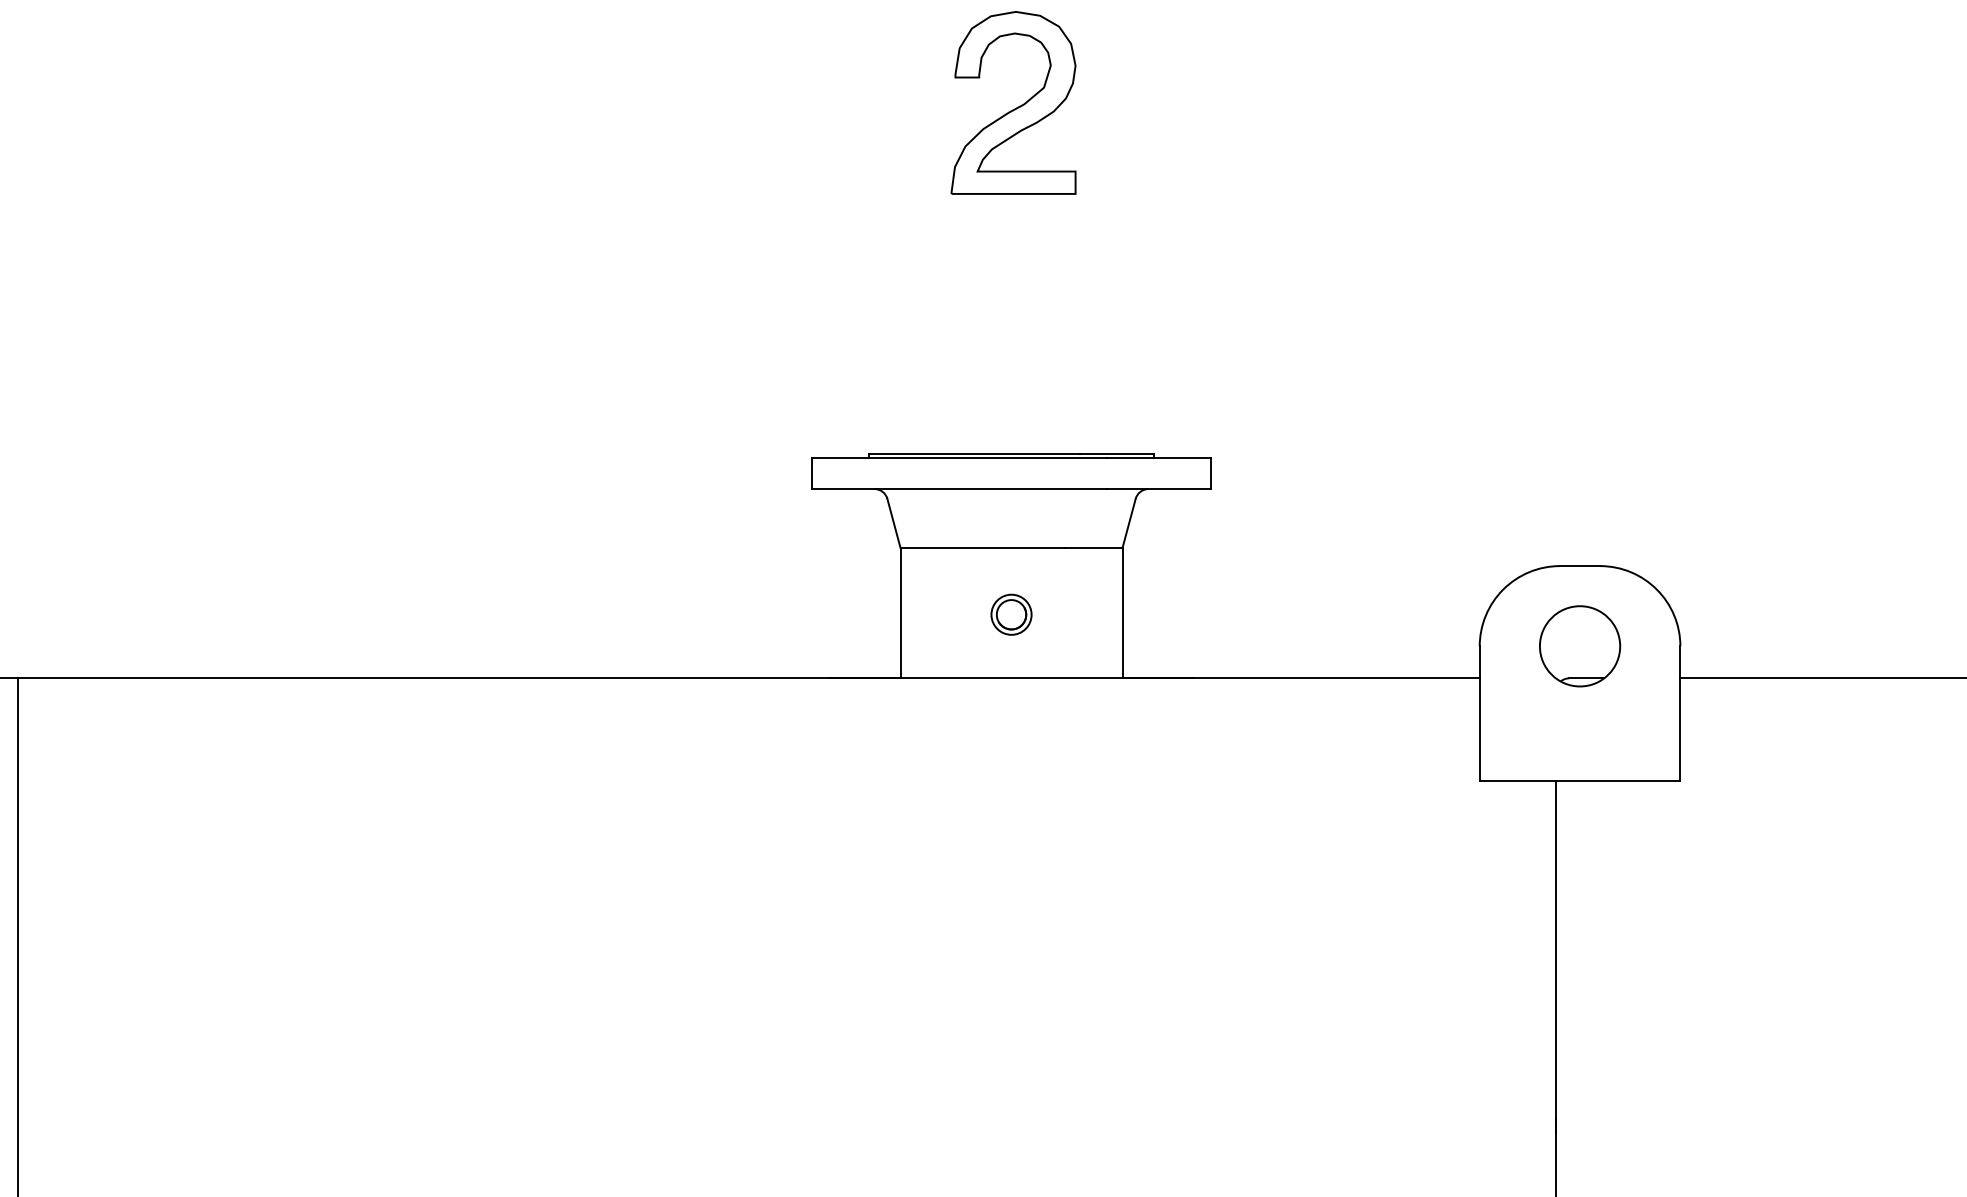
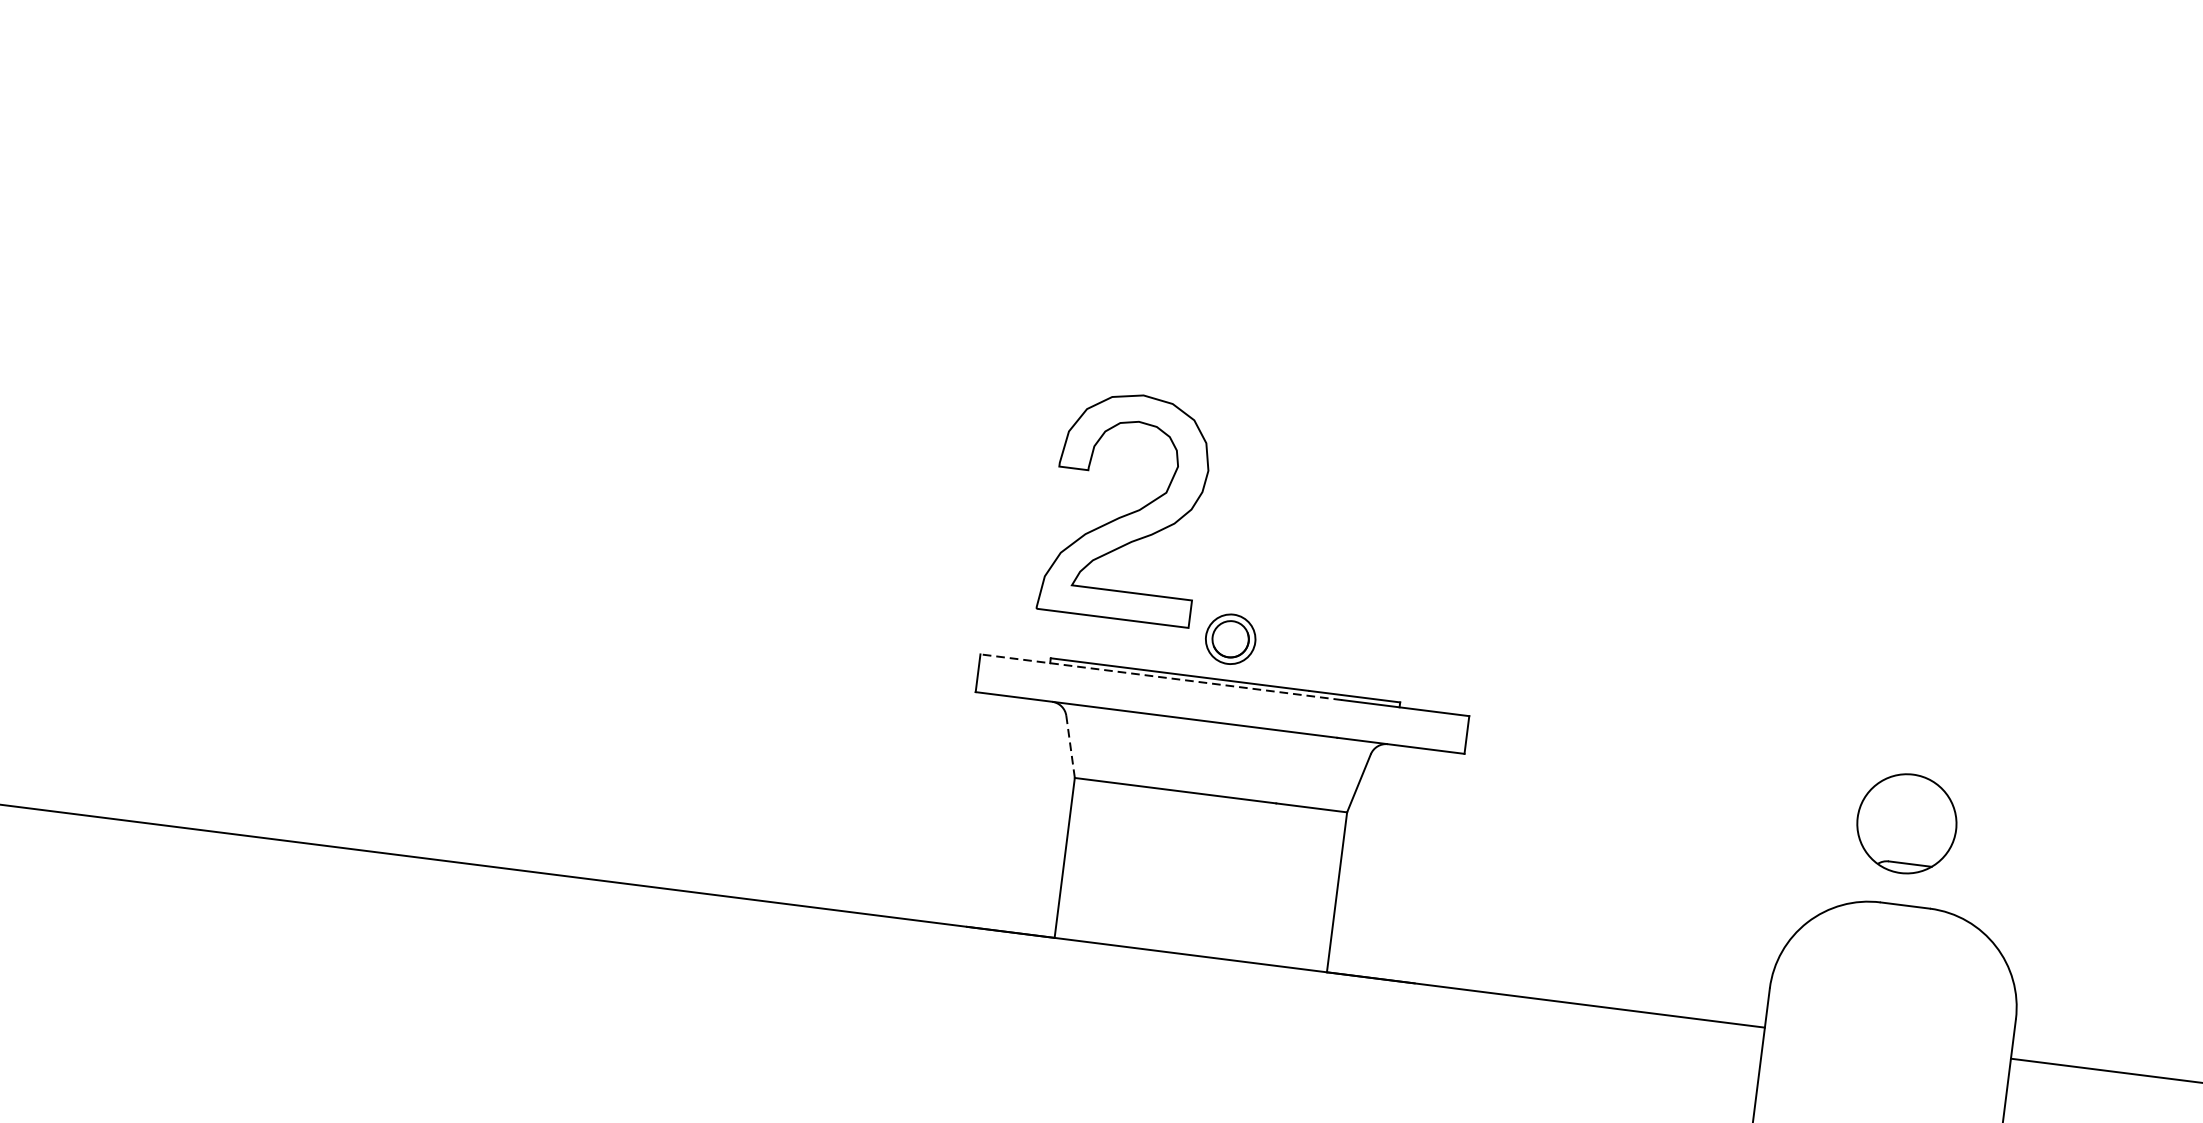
part: (1013, 102) -> (1126, 506), moved
line: (959, 458) -> (1161, 677), solid -> dashed
line: (893, 522) -> (1070, 745), solid -> dashed
part: (1011, 614) -> (1230, 638), moved
part: (1580, 646) -> (1907, 824), moved

